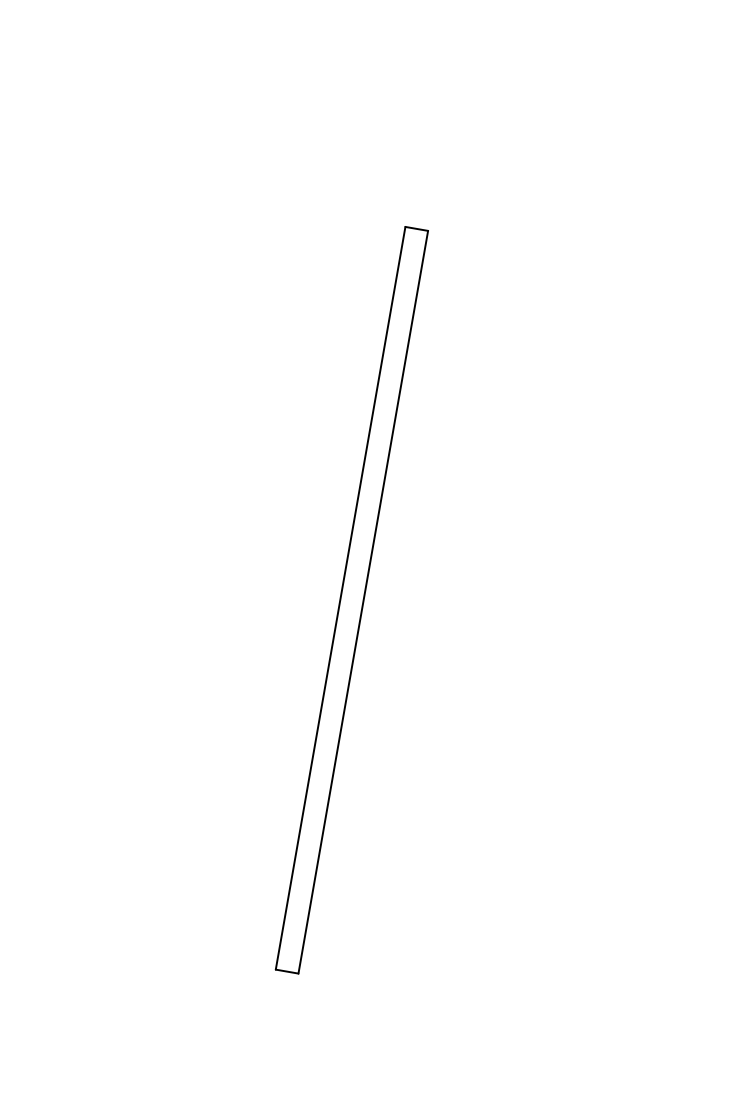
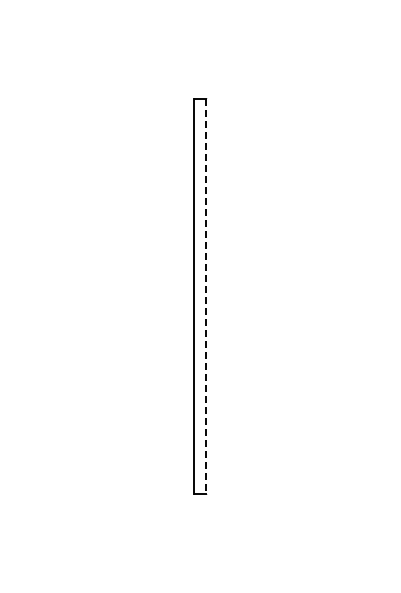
line: (363, 602) -> (206, 296), solid -> dashed

